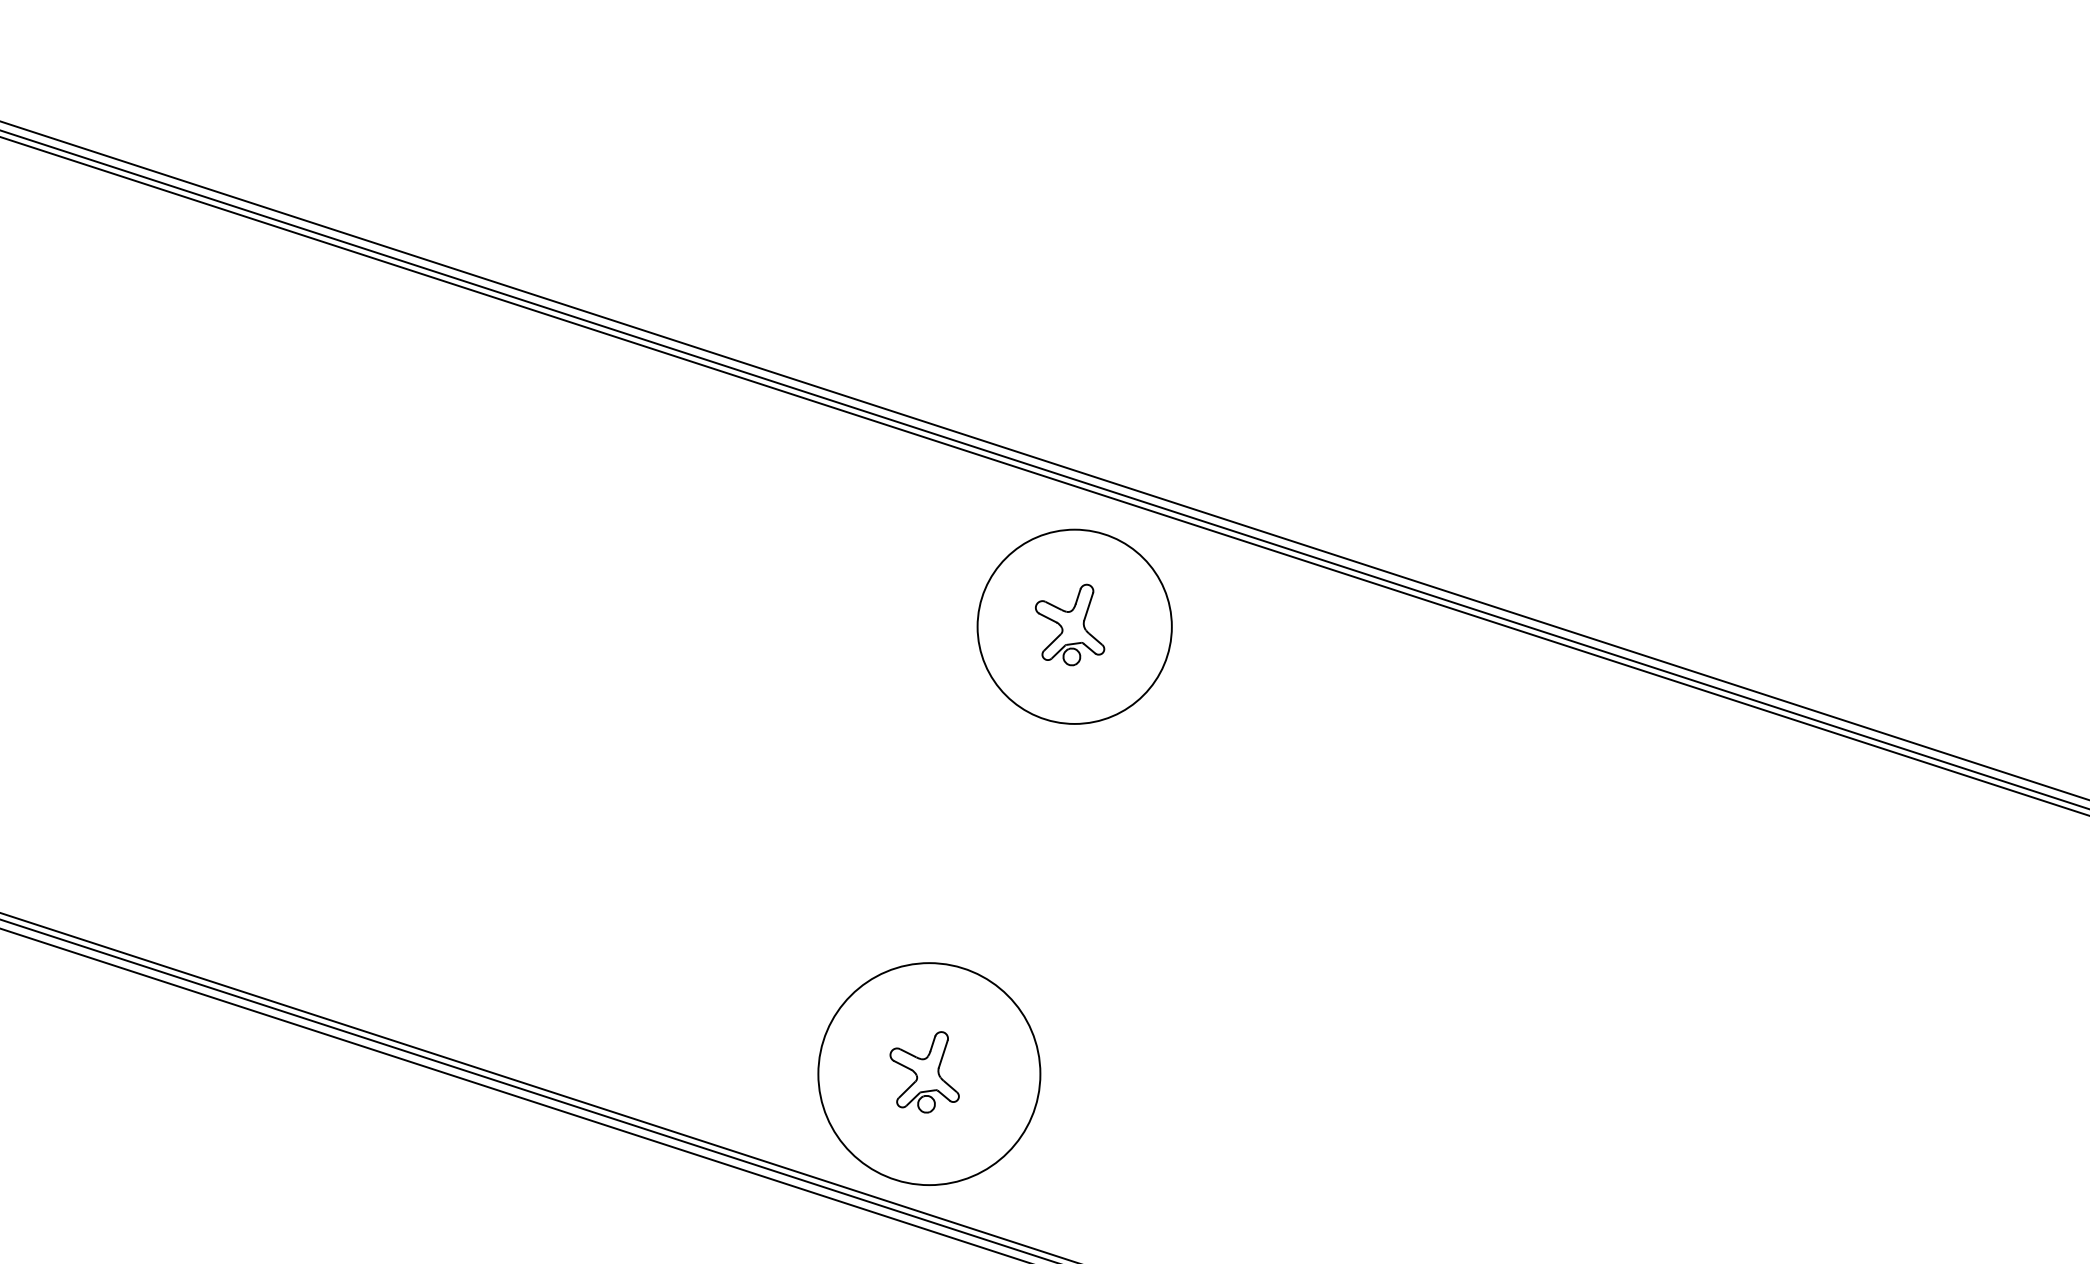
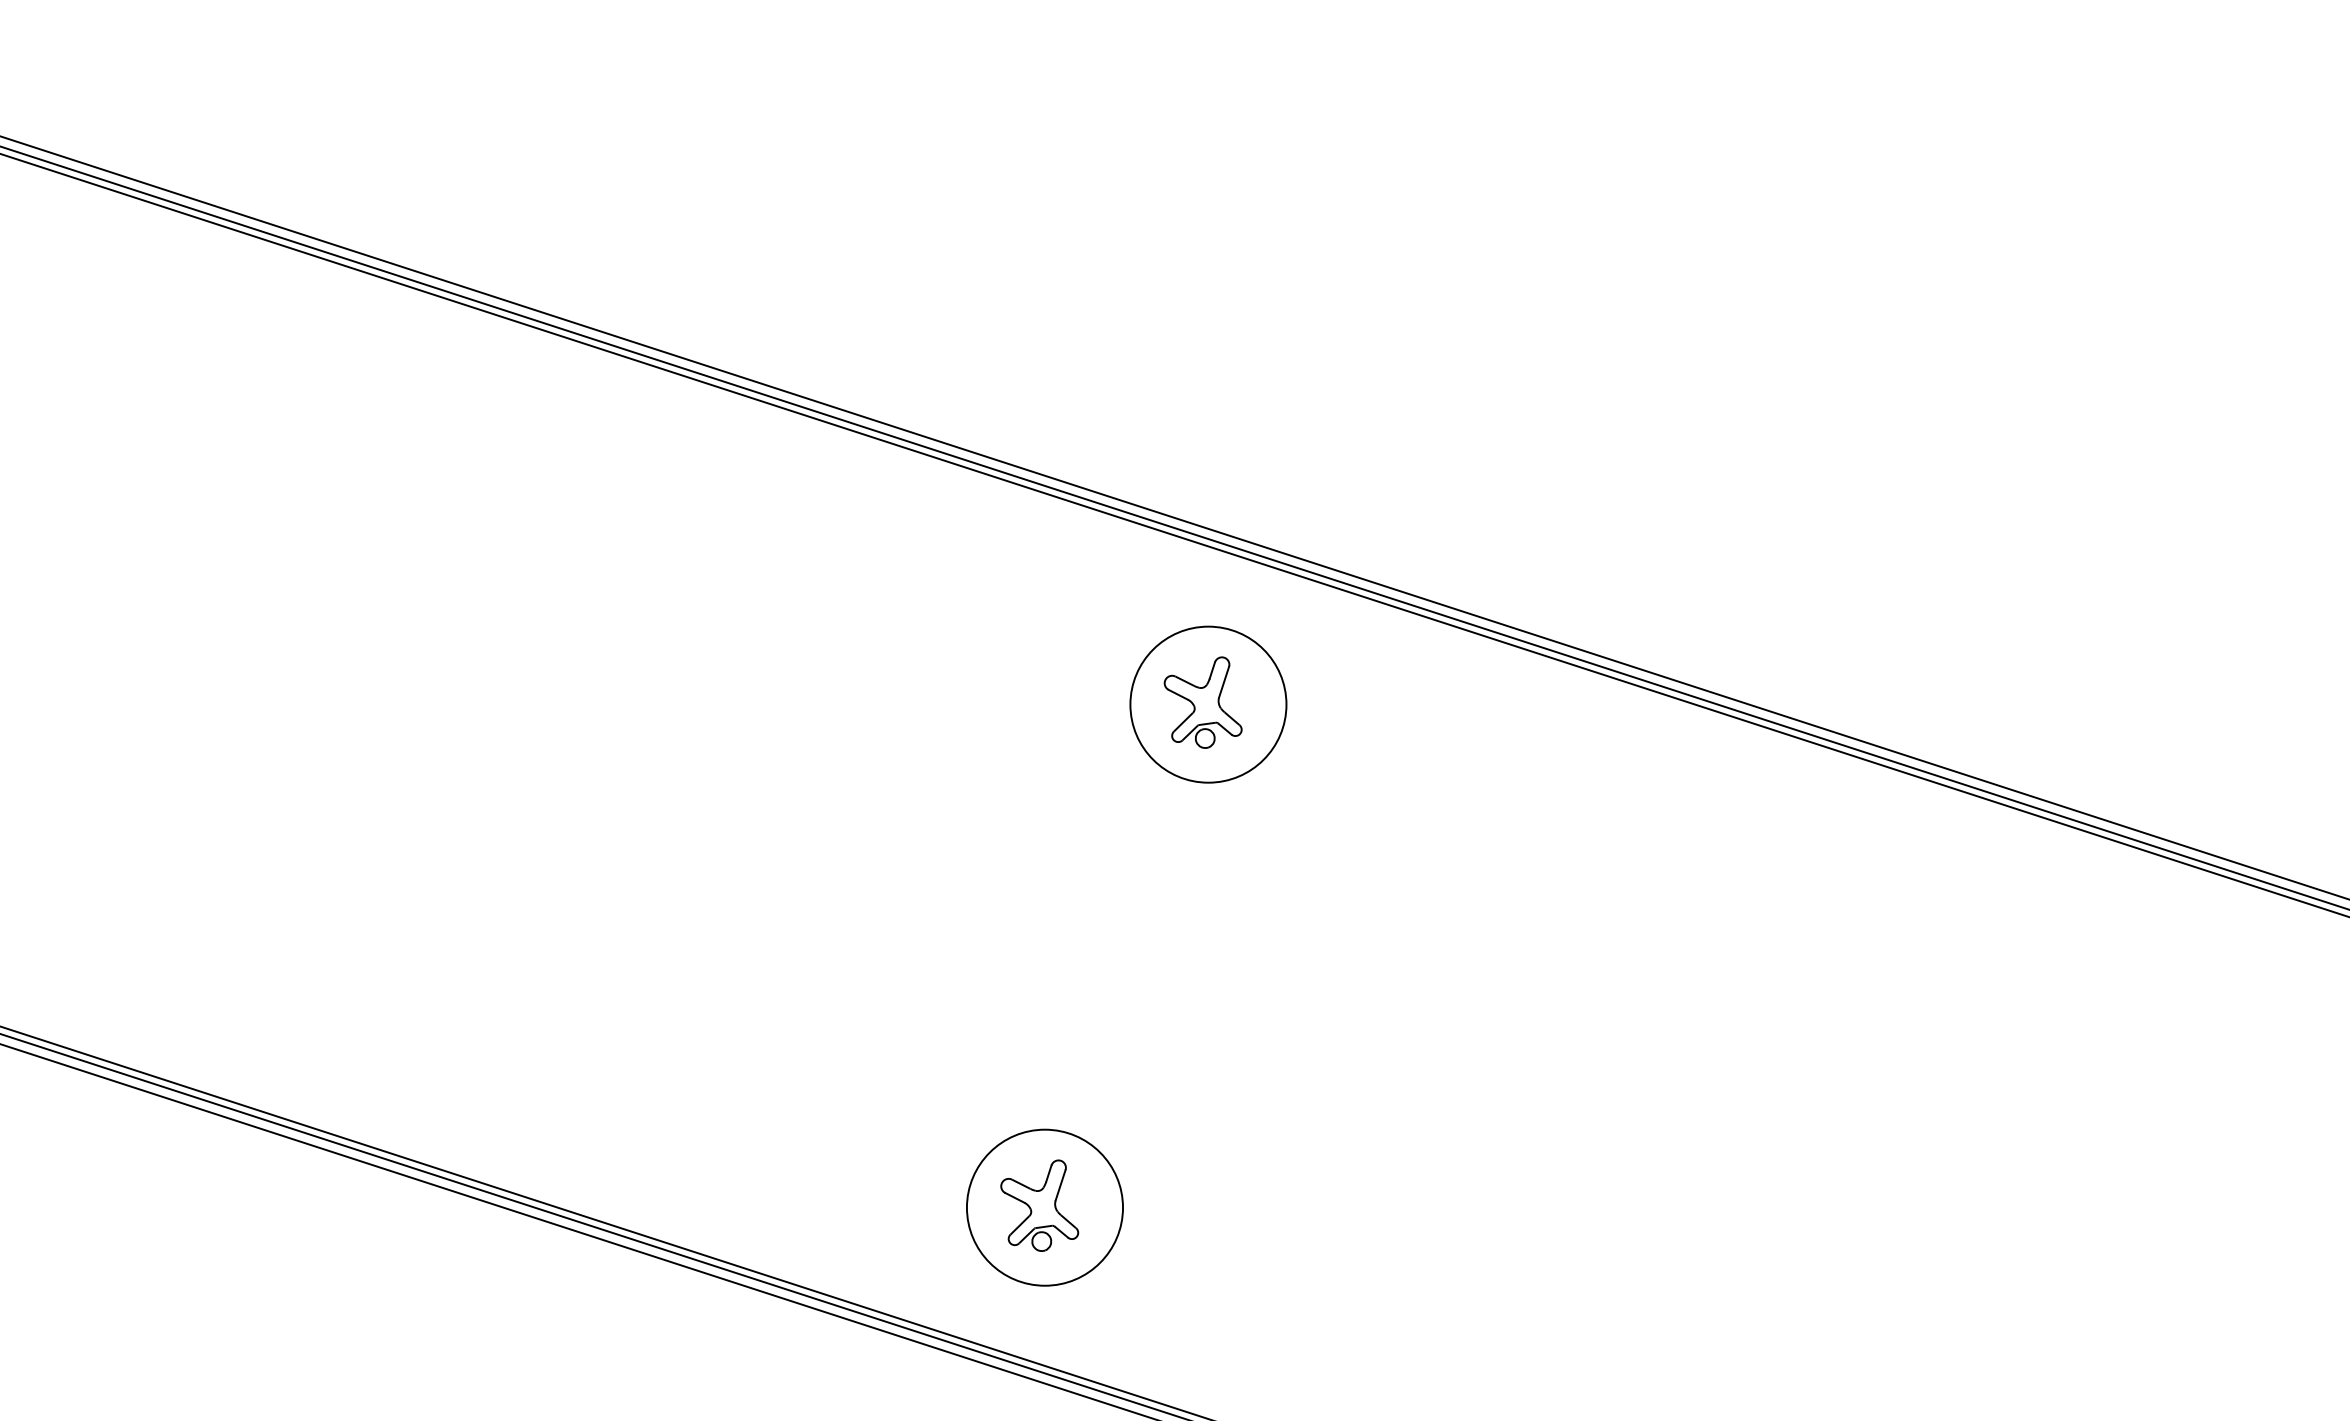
circle: (1074, 626) -> (1208, 704), size x0.71
circle: (928, 1073) -> (1044, 1207), size x0.62

